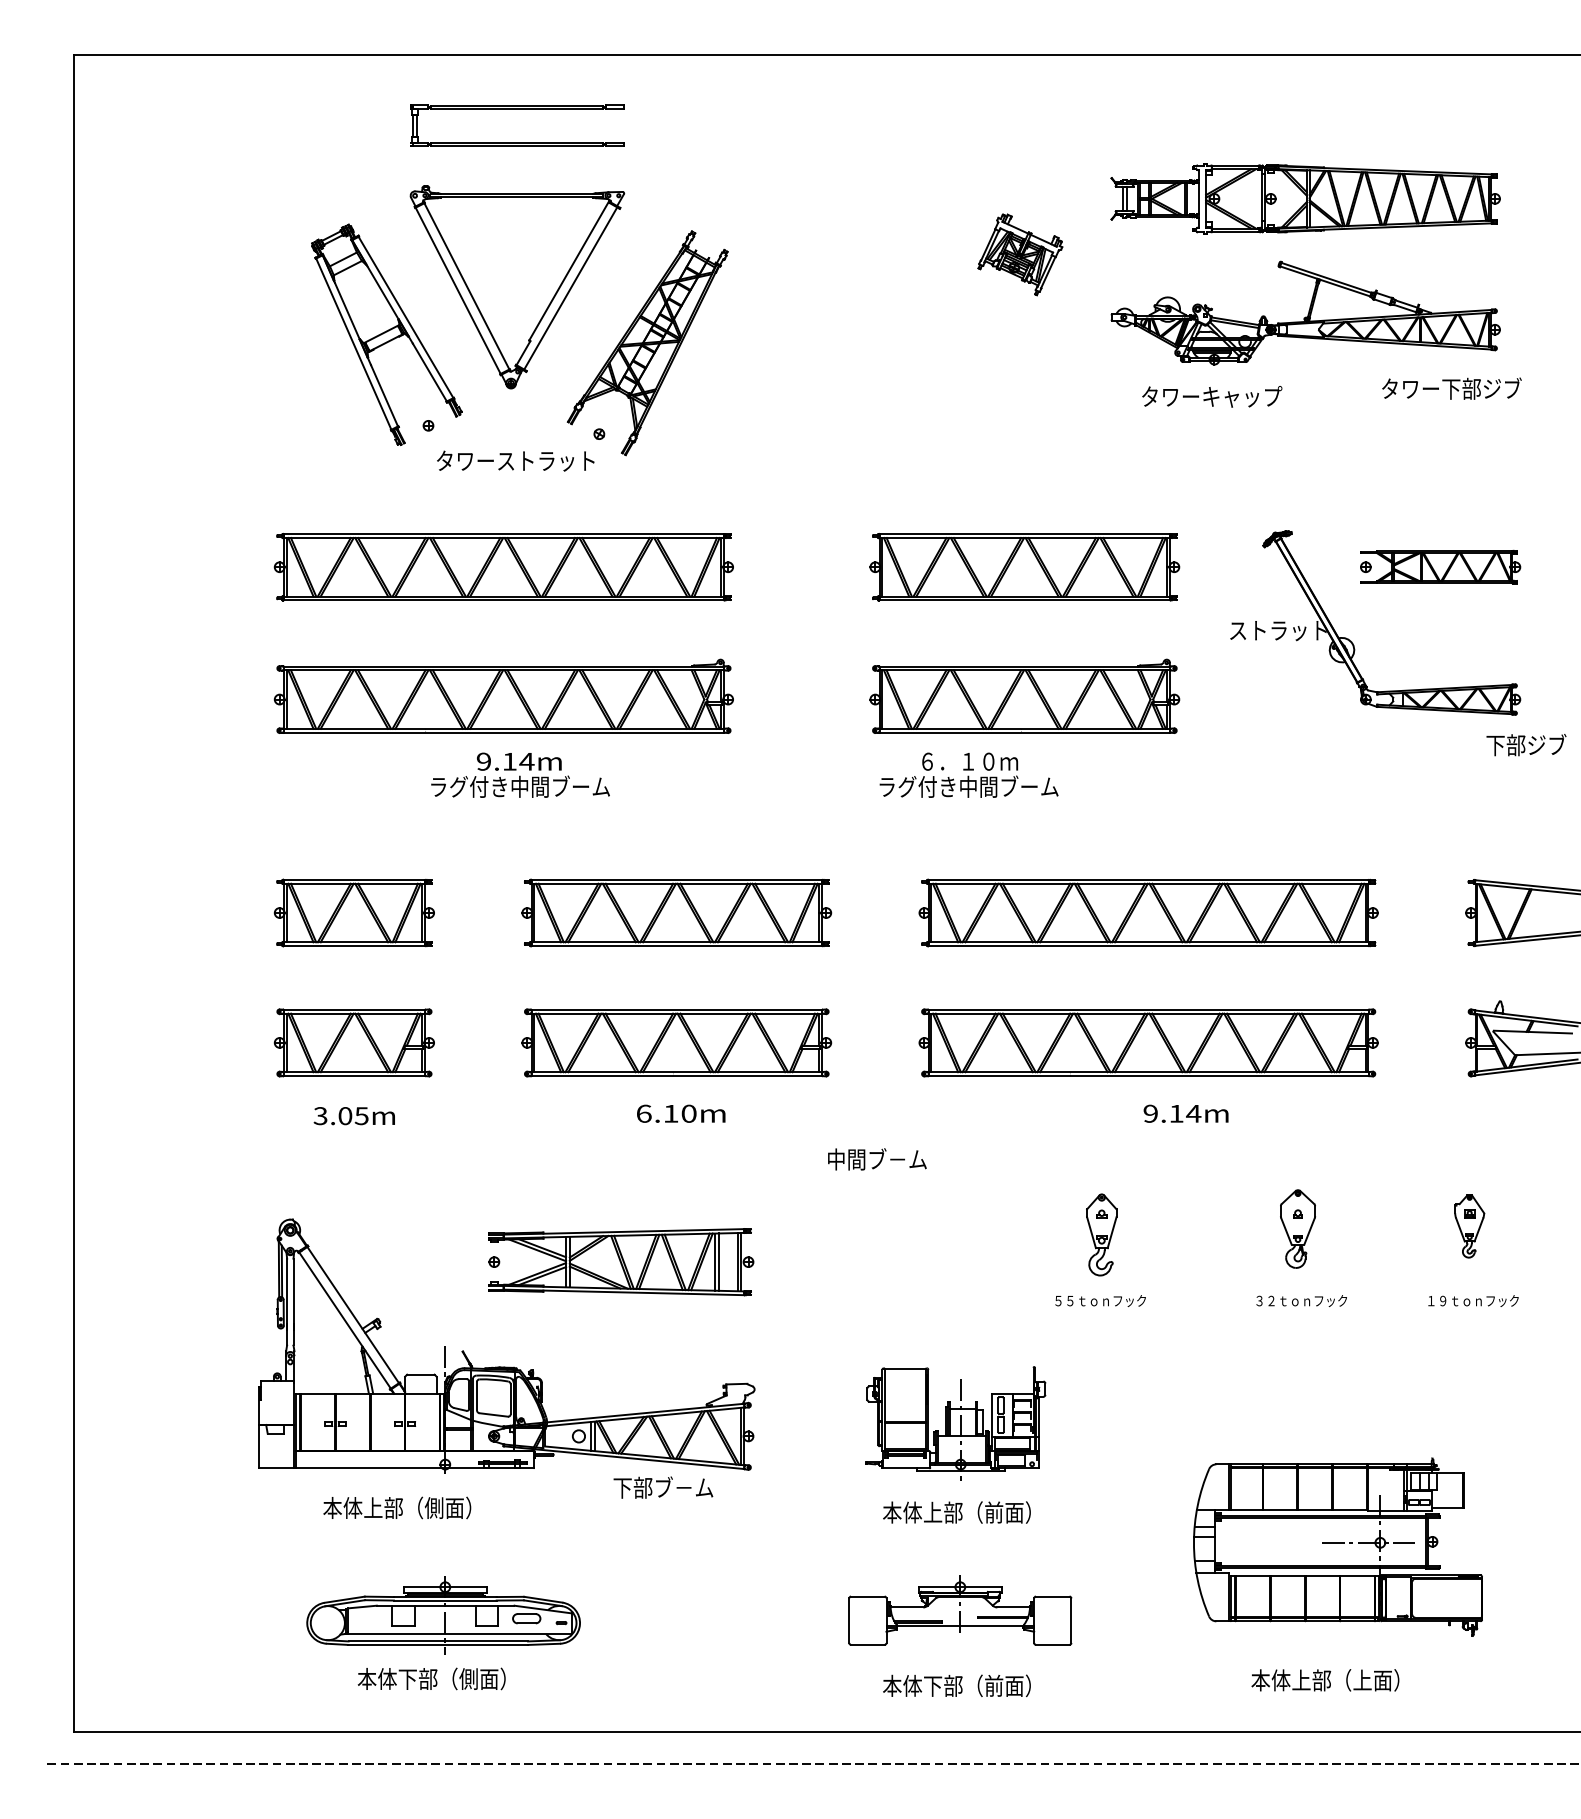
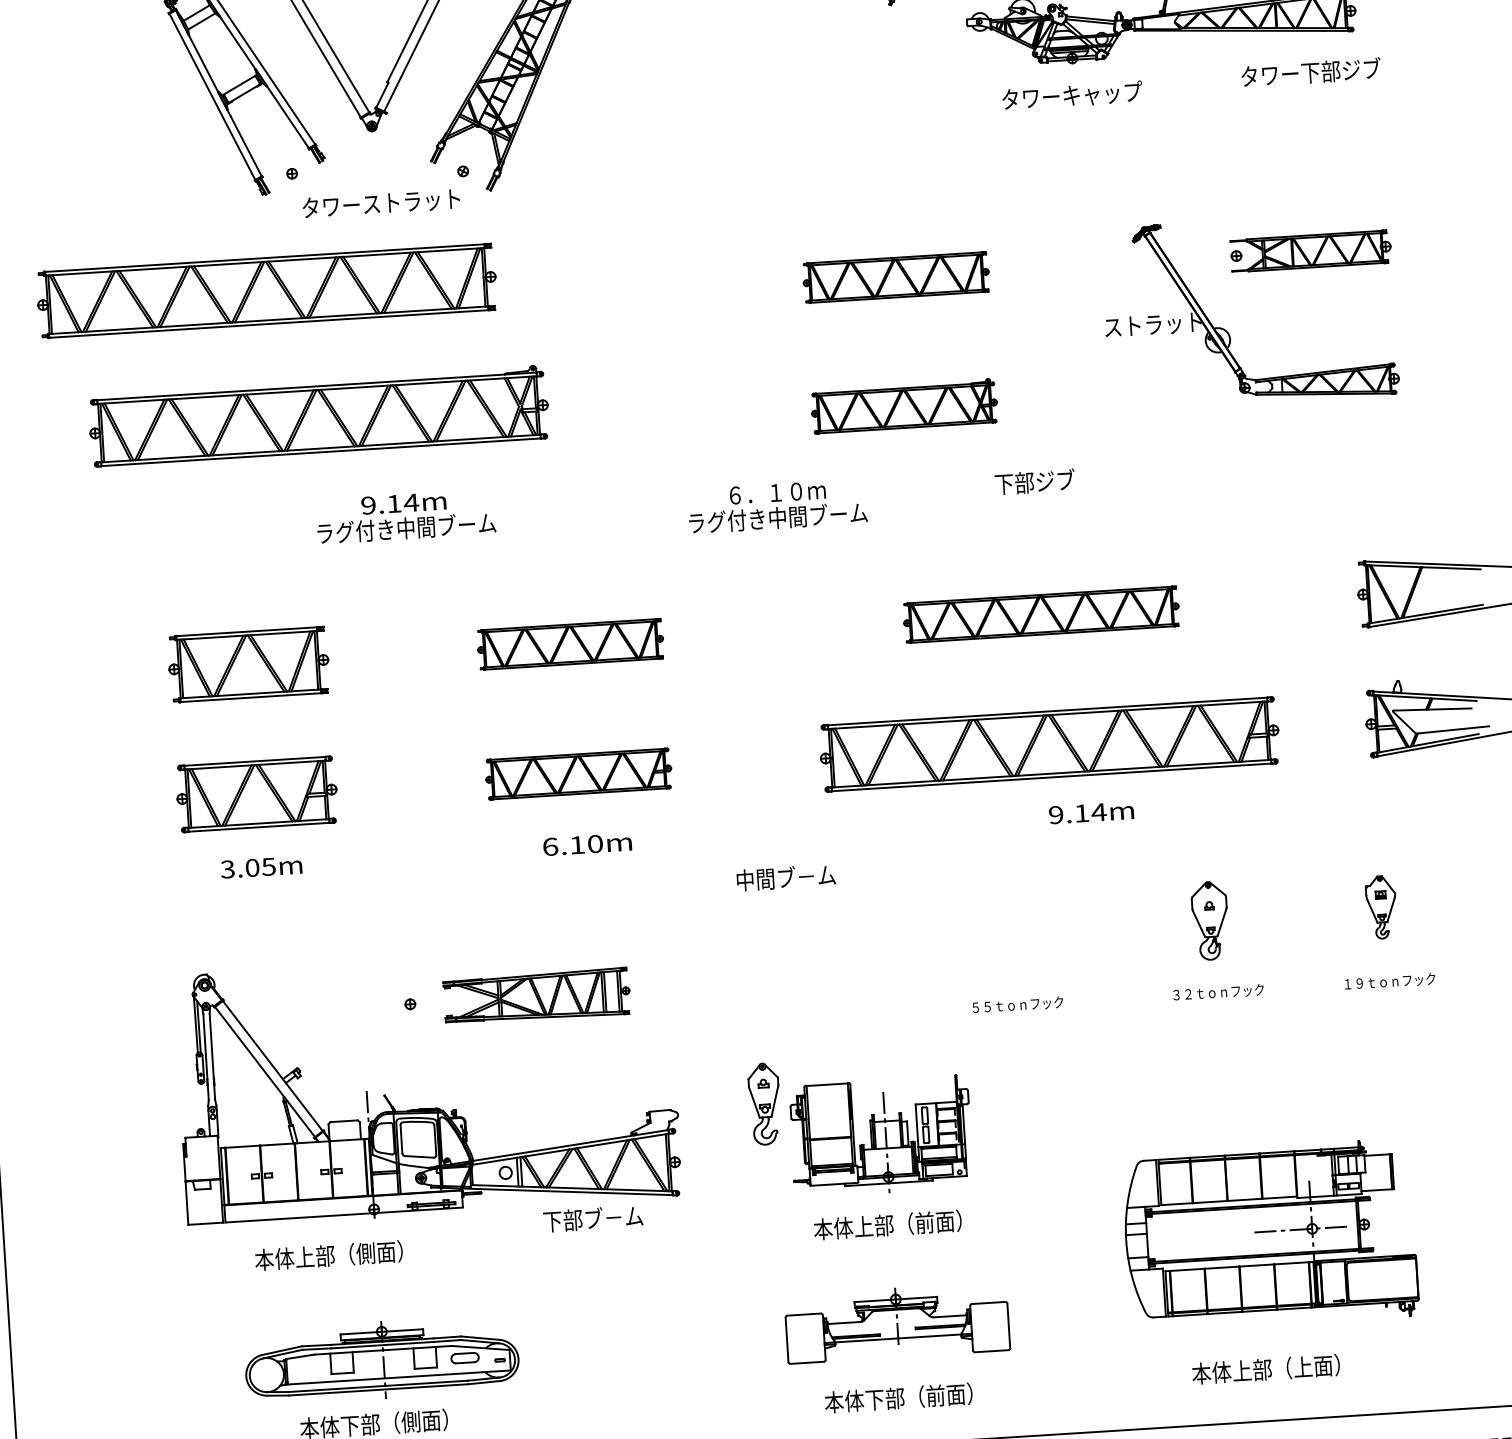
part: (503, 567) -> (266, 291), moved
part: (1024, 567) -> (895, 277), size x0.6
part: (503, 695) -> (318, 415), moved
part: (1024, 695) -> (903, 405), size x0.6
text: (1526, 745) -> (1034, 482), moved
text: (968, 774) -> (776, 505), moved
part: (676, 912) -> (570, 643), size x0.6
part: (1148, 912) -> (1041, 614), size x0.6
part: (676, 1042) -> (578, 773), size x0.6
part: (1101, 1234) -> (764, 1103), moved
part: (621, 1262) -> (537, 996), size x0.7

